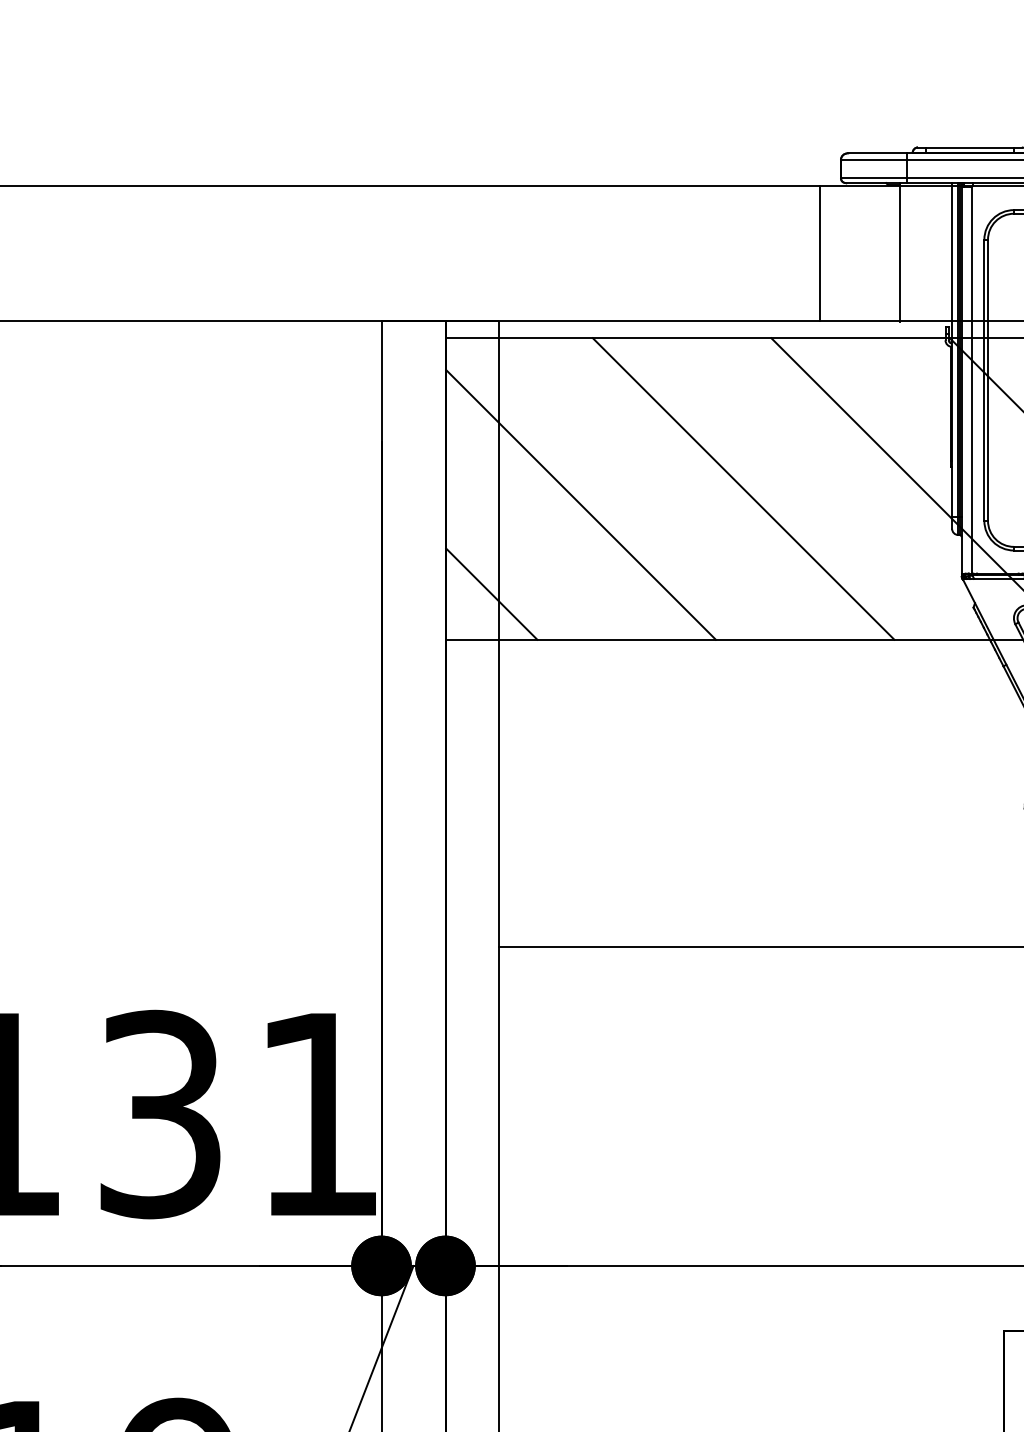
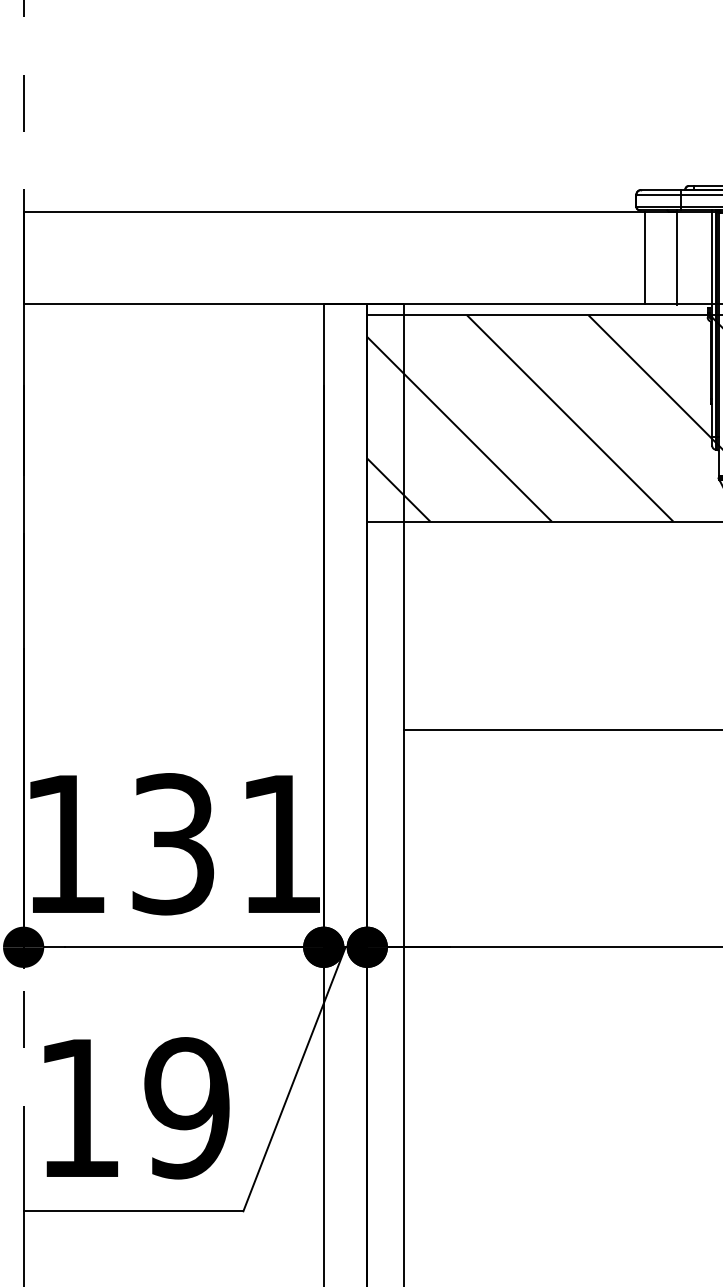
line: (820, 252) -> (644, 257), moved

